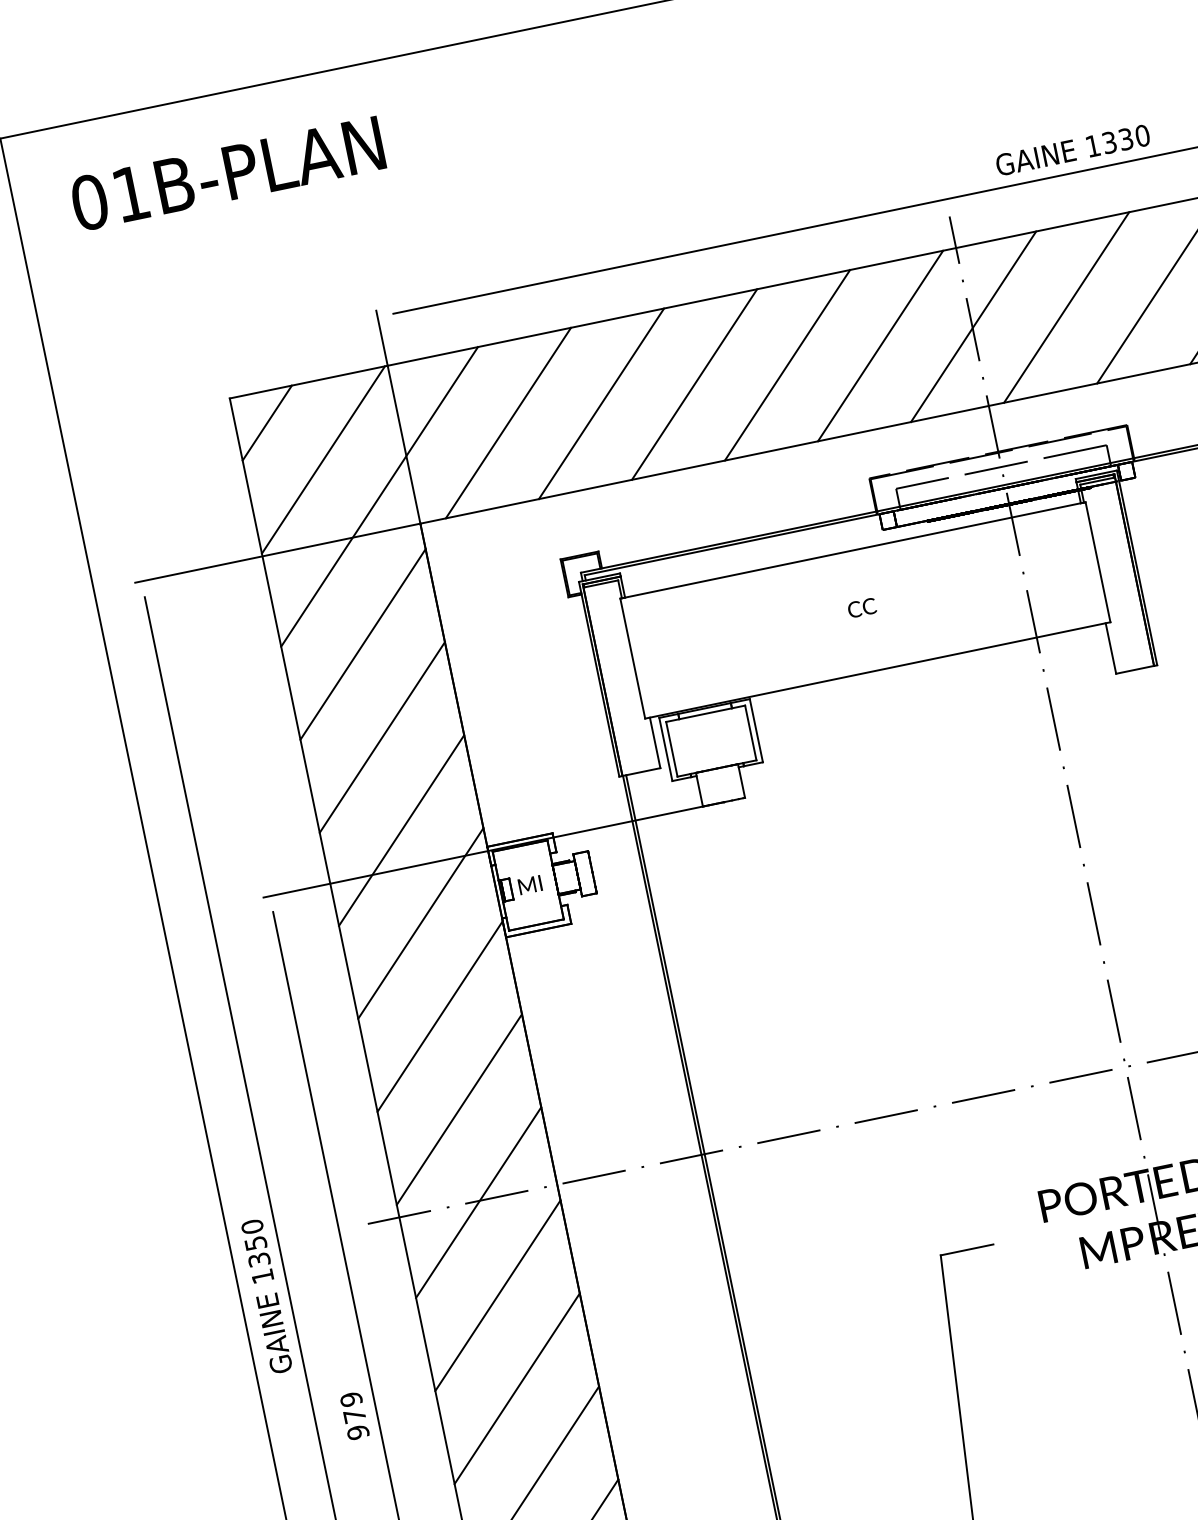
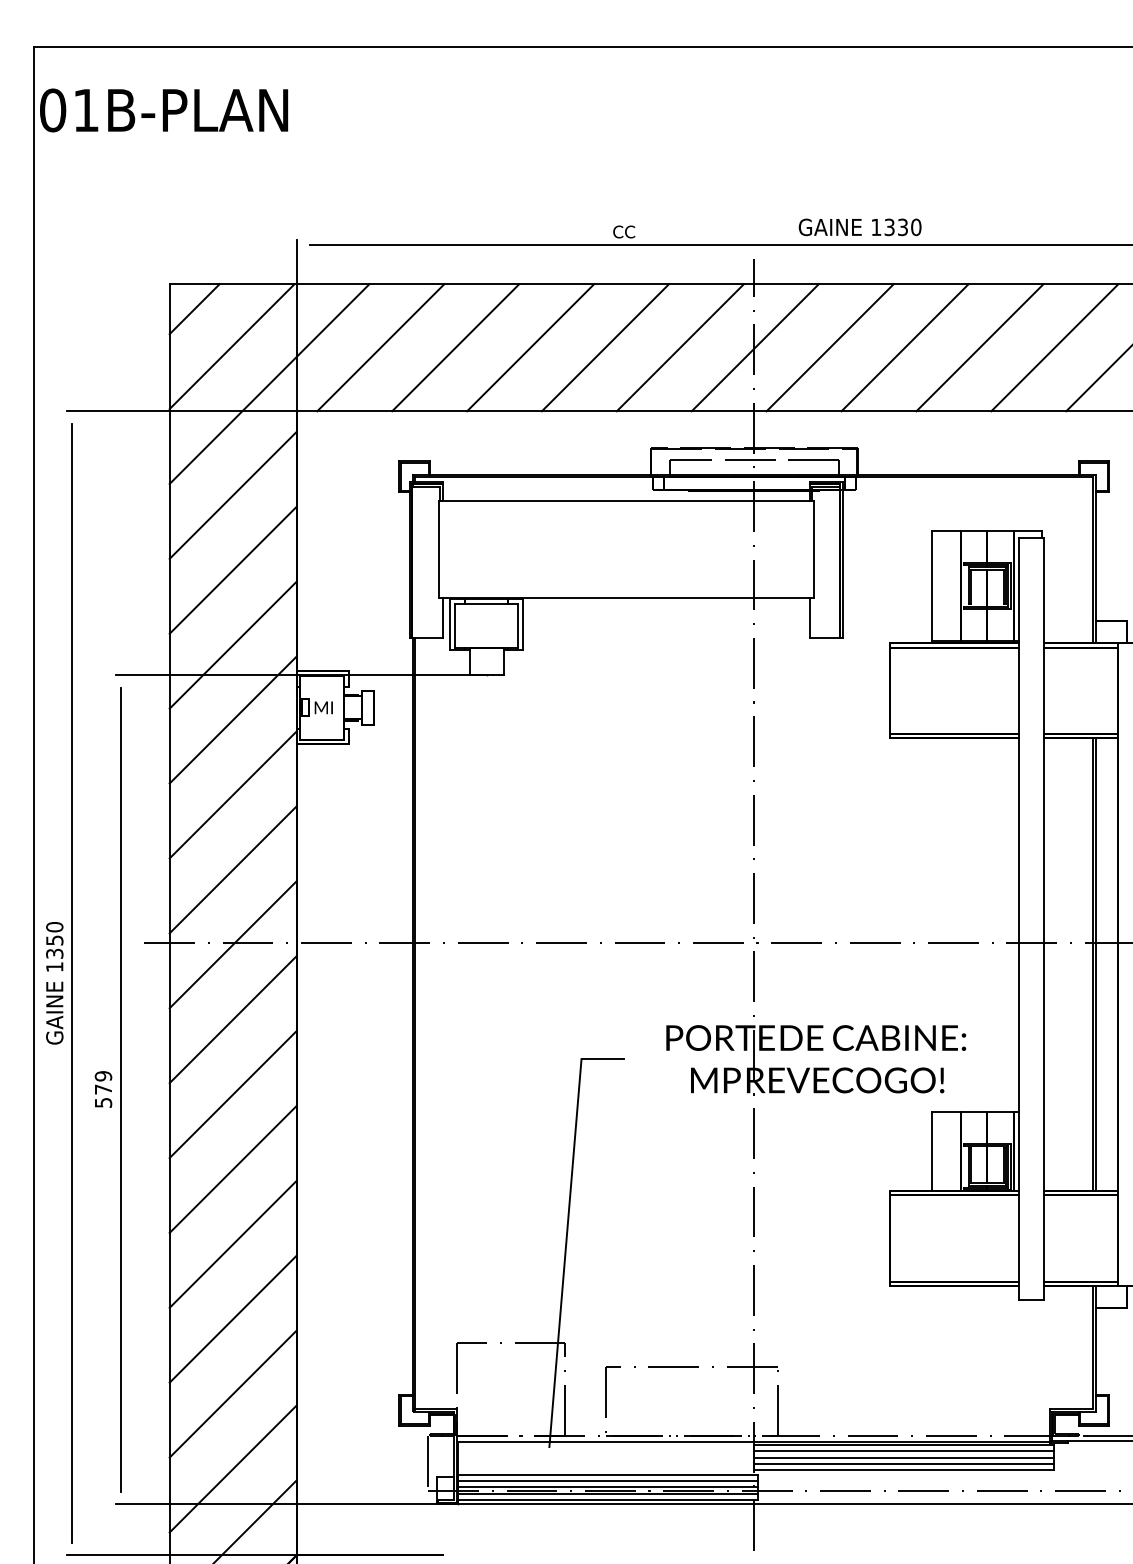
text: (228, 173) -> (164, 110), moved
text: (862, 607) -> (624, 231), moved
text: (356, 1432) -> (102, 1102), 979 -> 579

